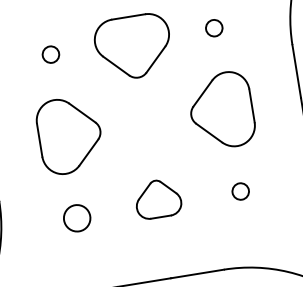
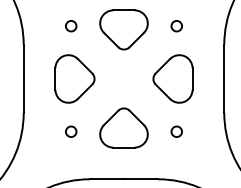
part: (157, 198) -> (123, 127), size x1.67
circle: (77, 217) -> (71, 131), size x0.62

